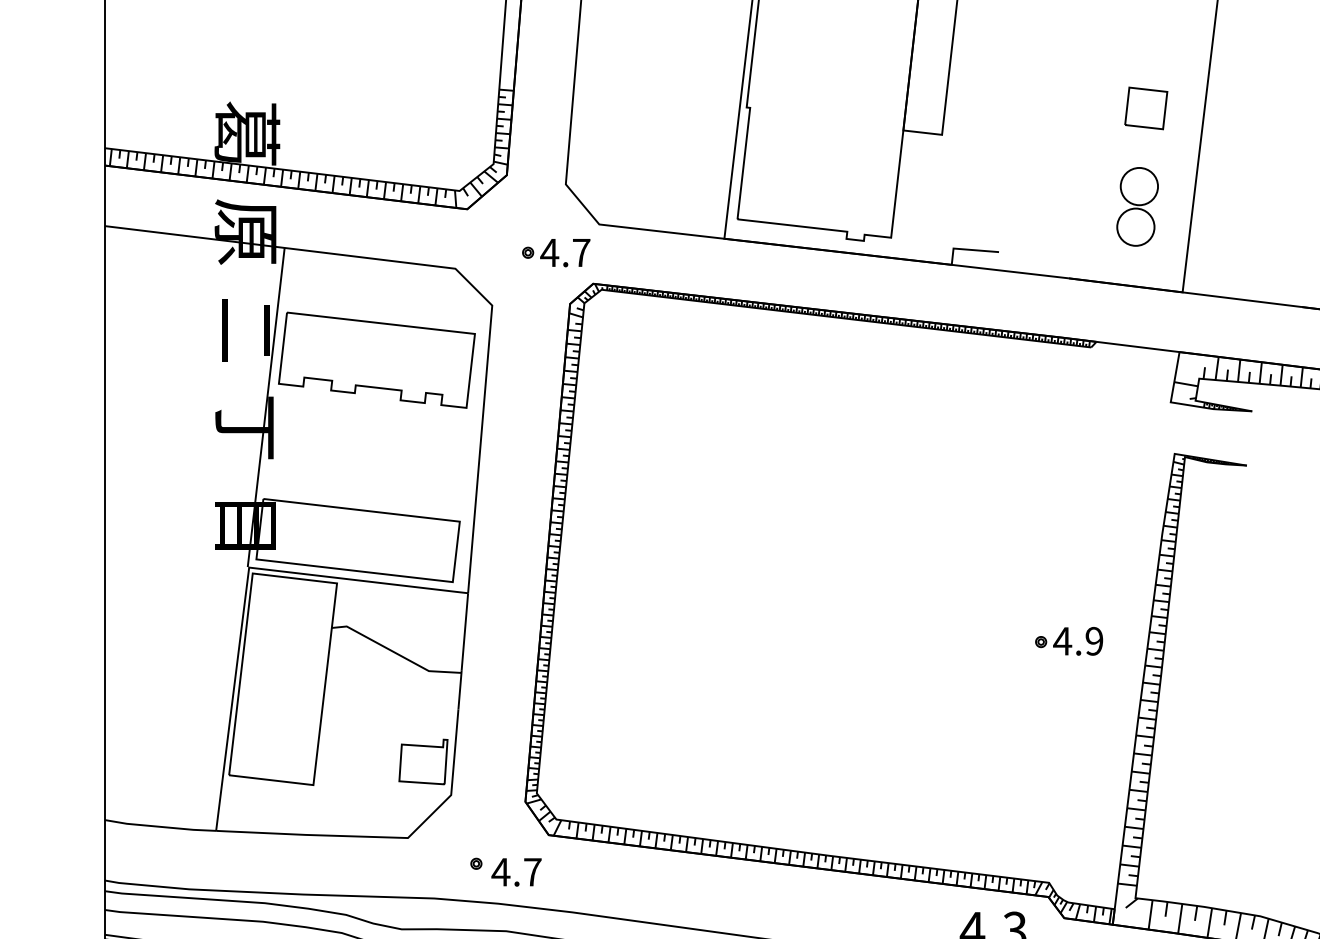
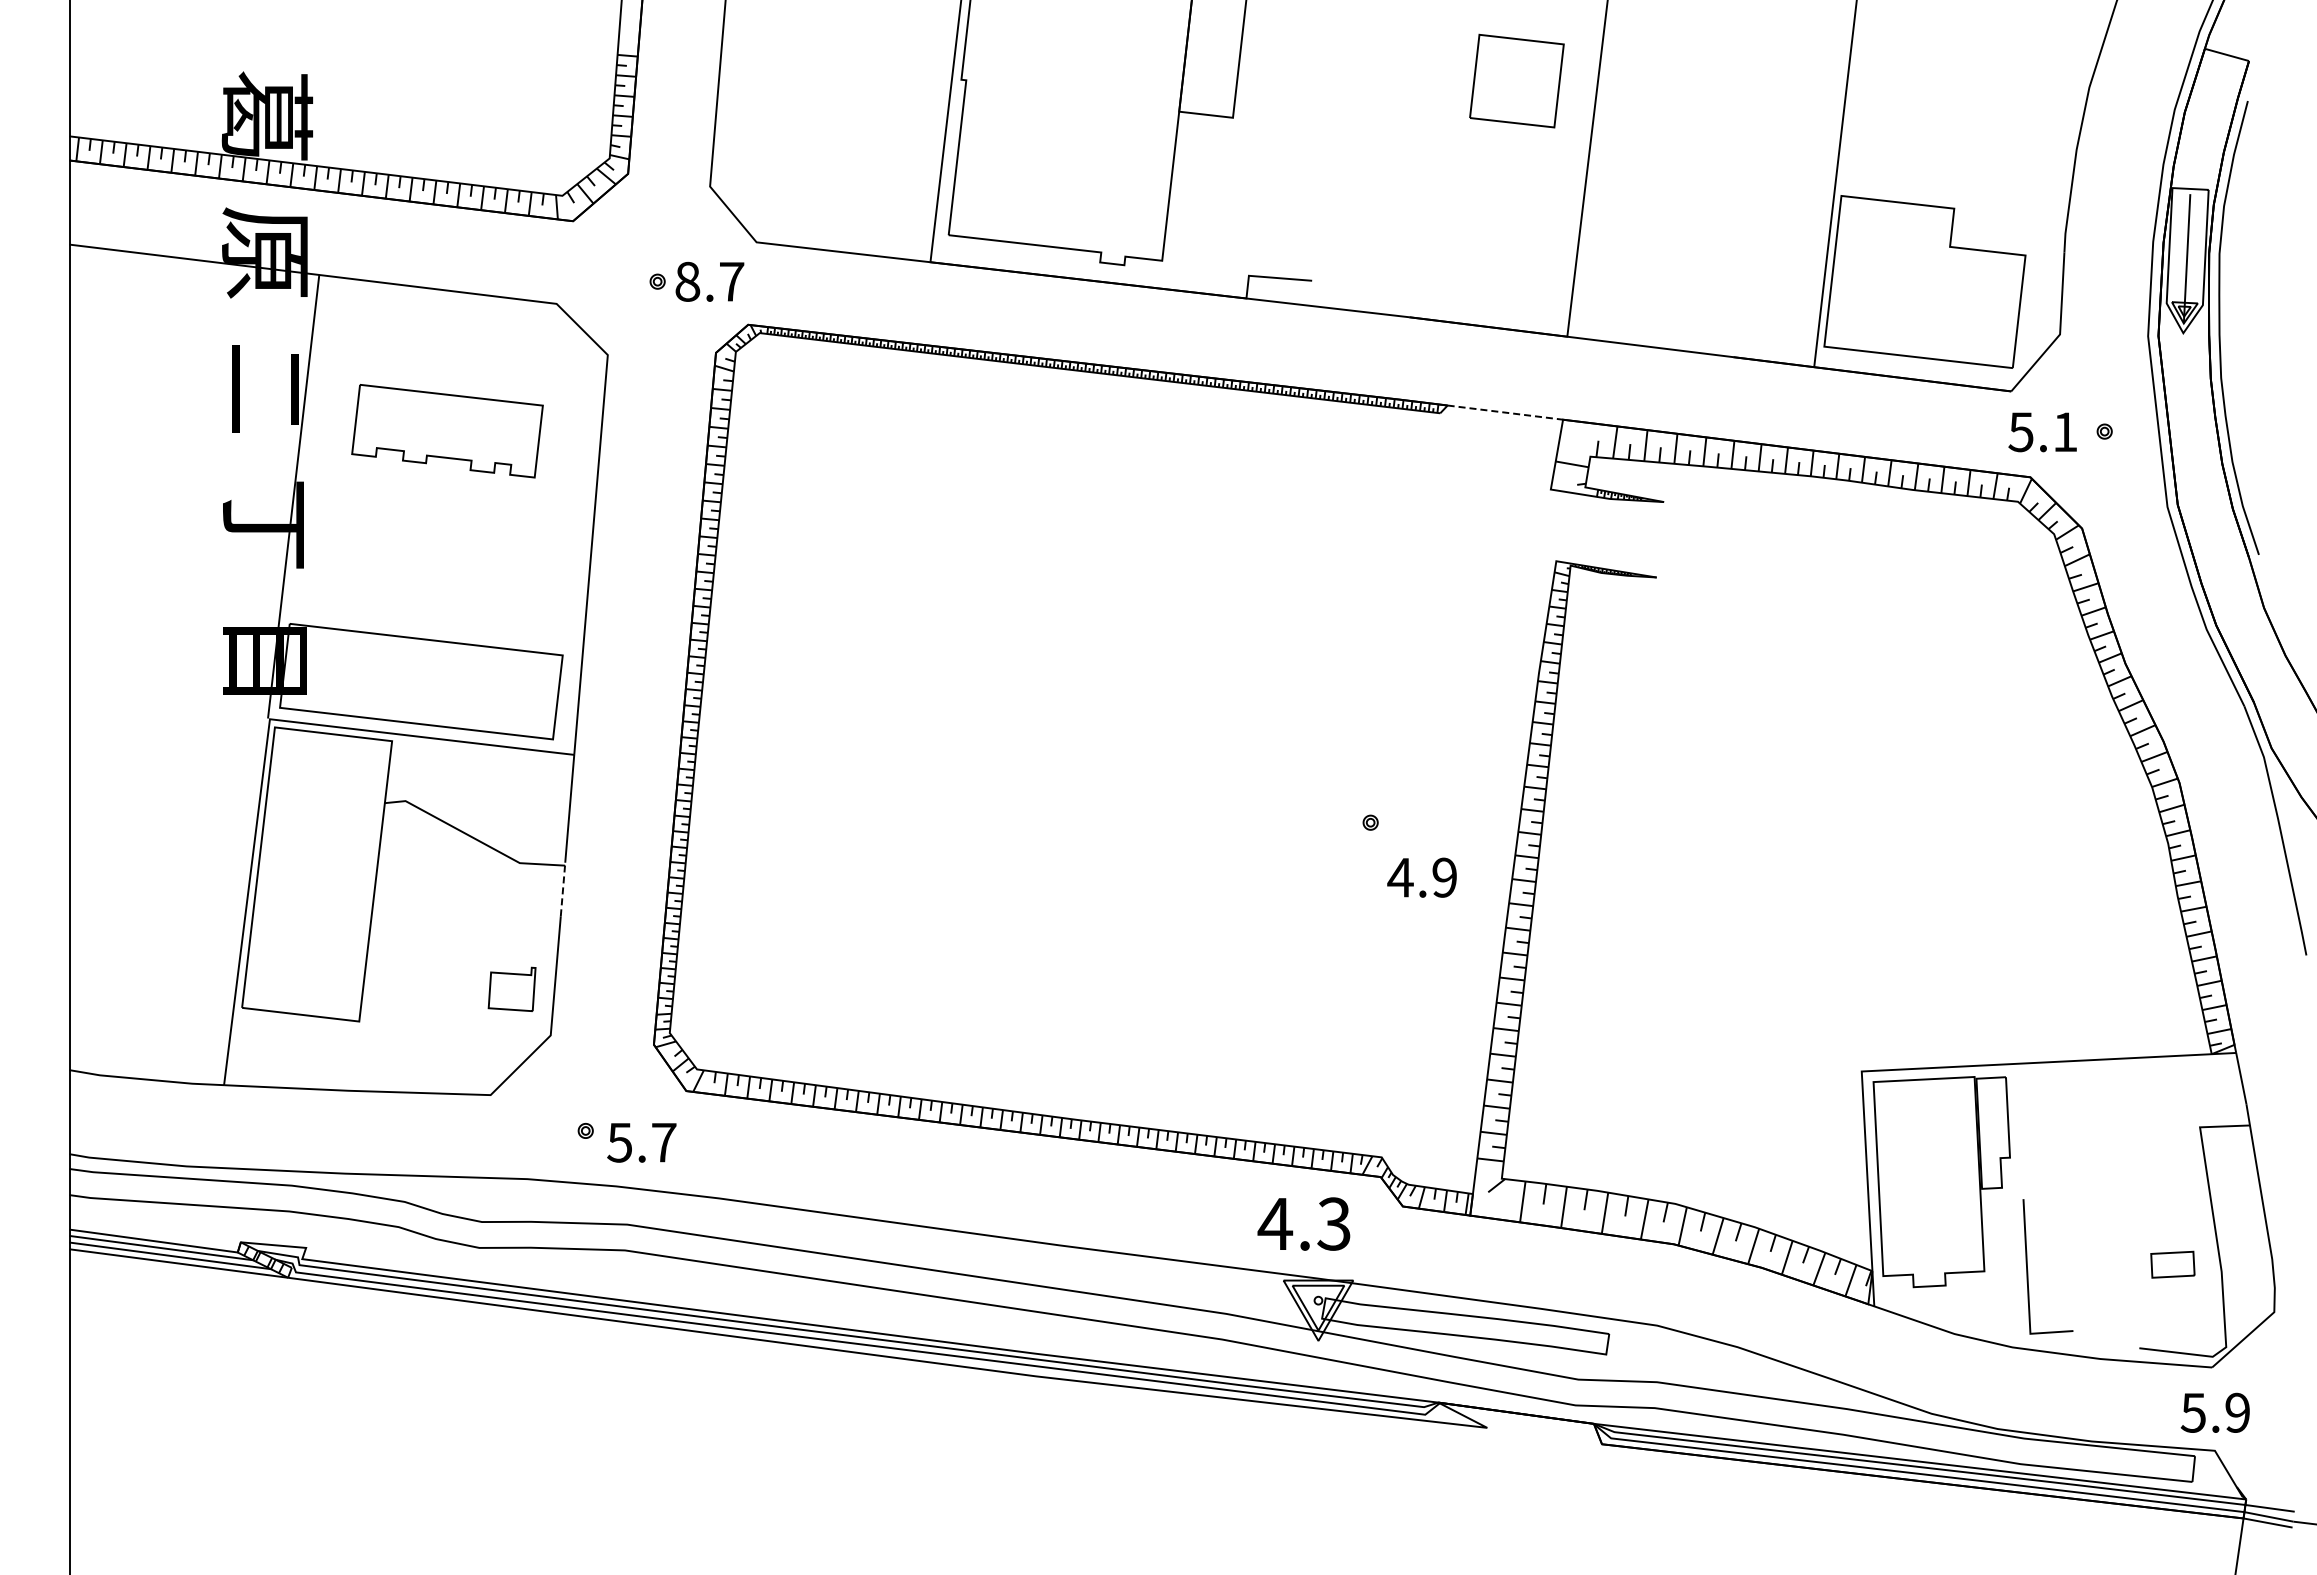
part: (1146, 108) -> (1516, 80), size x1.6
part: (1137, 206) -> (1504, 217), removed
text: (549, 252) -> (687, 281), 4.7 -> 8.7
line: (1138, 346) -> (1505, 412), solid -> dashed
part: (376, 360) -> (447, 431), size x0.7
text: (1077, 641) -> (1421, 877), moved
line: (460, 689) -> (563, 888), solid -> dashed
part: (422, 762) -> (511, 989), size x0.7
text: (500, 872) -> (619, 1142), 4.7 -> 5.7

